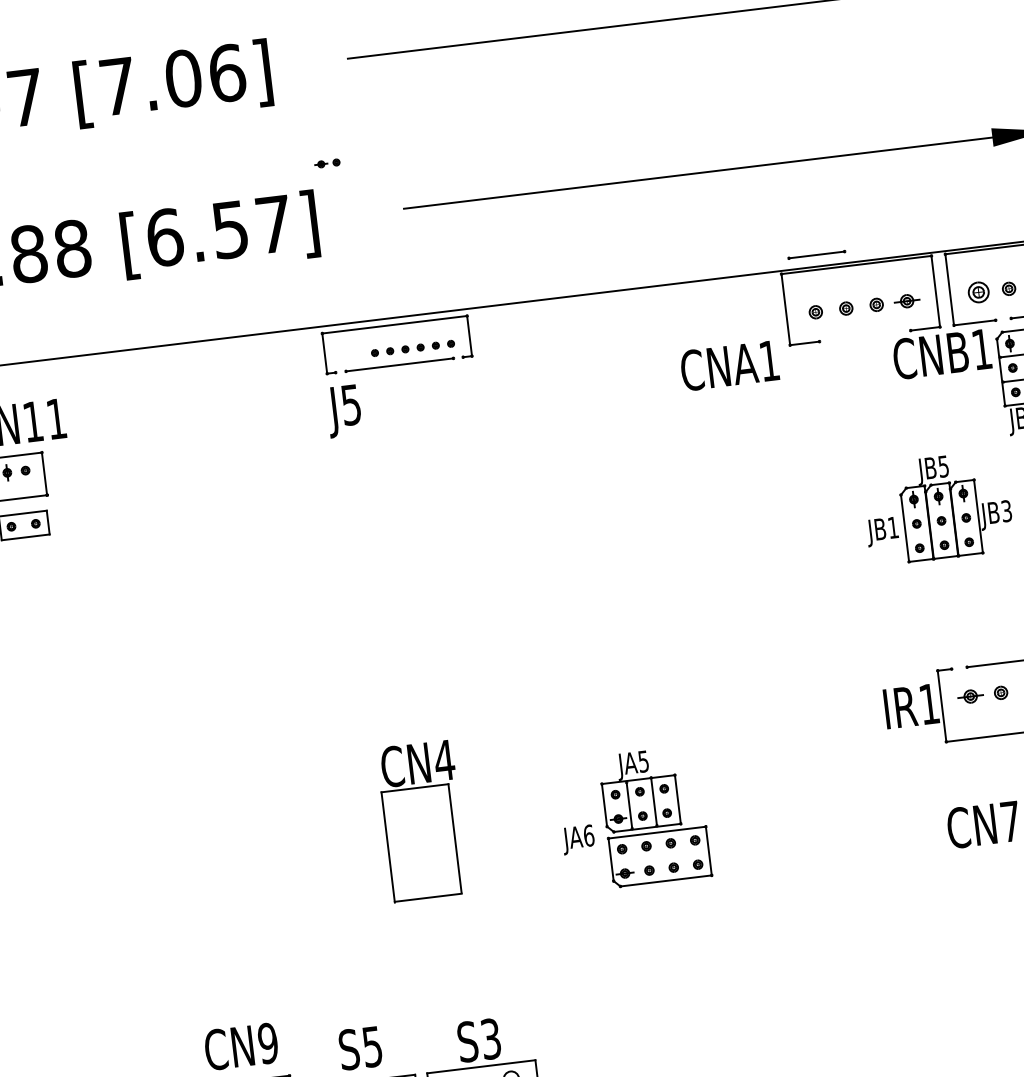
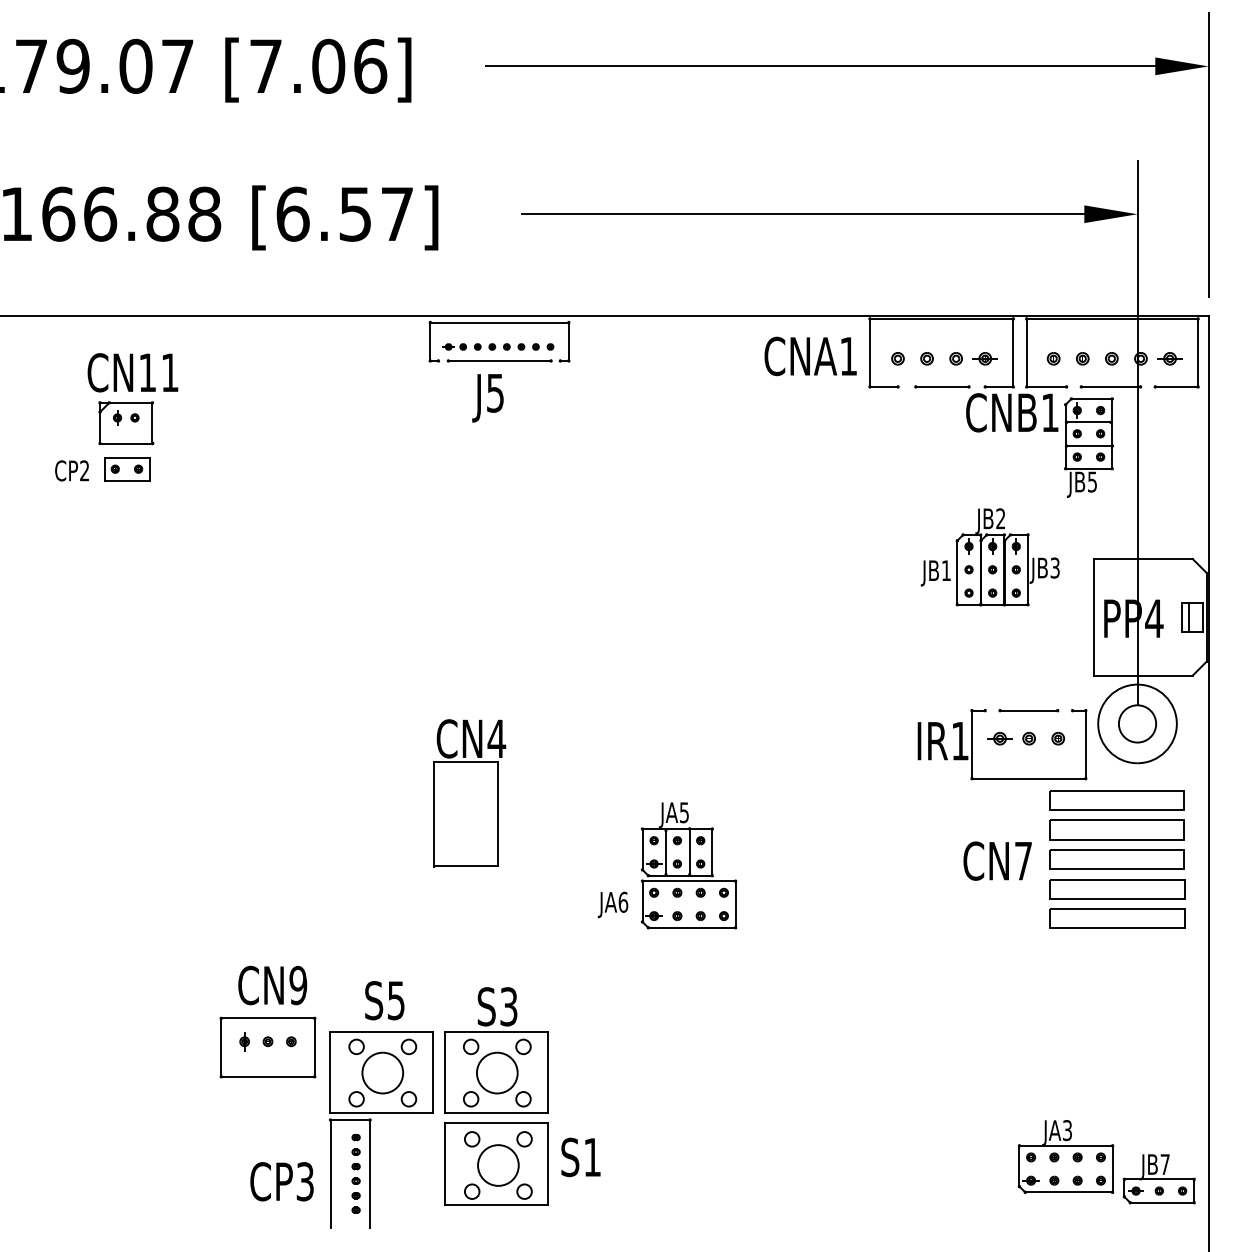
part: (327, 163) -> (454, 346), moved
part: (816, 254) -> (942, 386), moved
part: (978, 292) -> (1053, 358), size x0.62
text: (729, 365) -> (810, 356), moved
text: (343, 411) -> (487, 398), moved
text: (943, 466) -> (1000, 518), JB5 -> JB2
part: (655, 816) -> (689, 865), moved
text: (577, 839) -> (612, 904), moved

